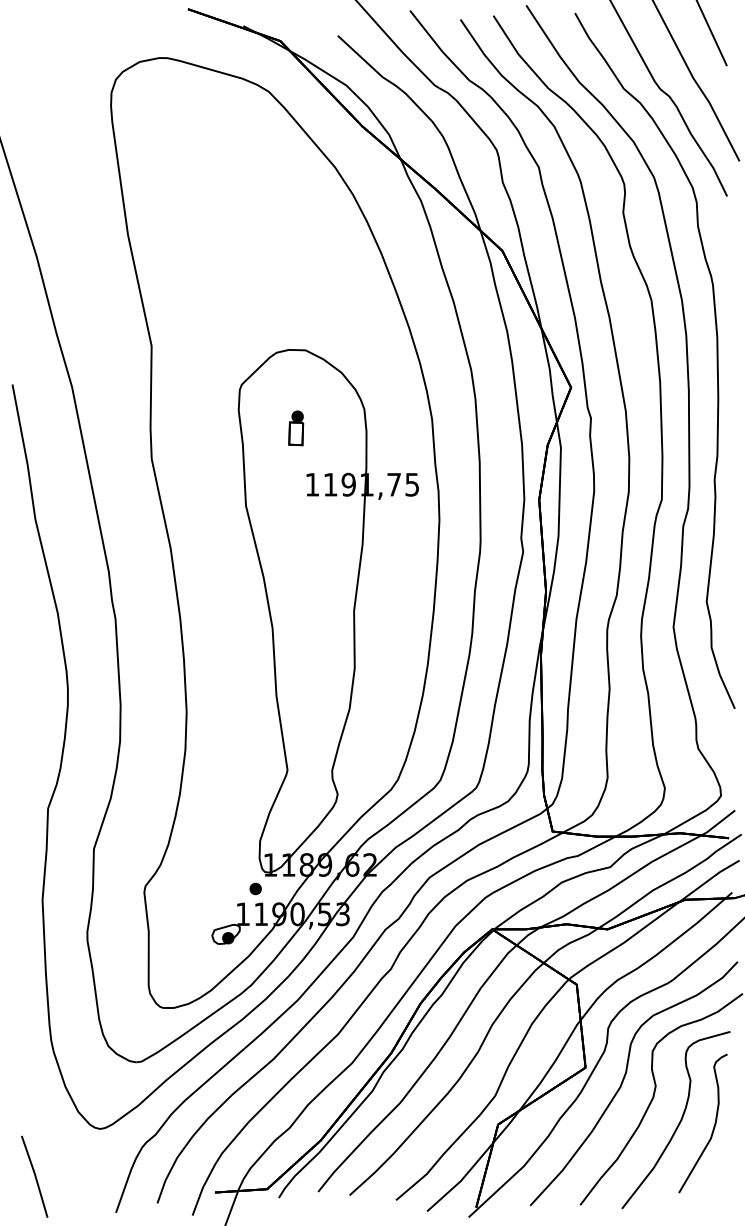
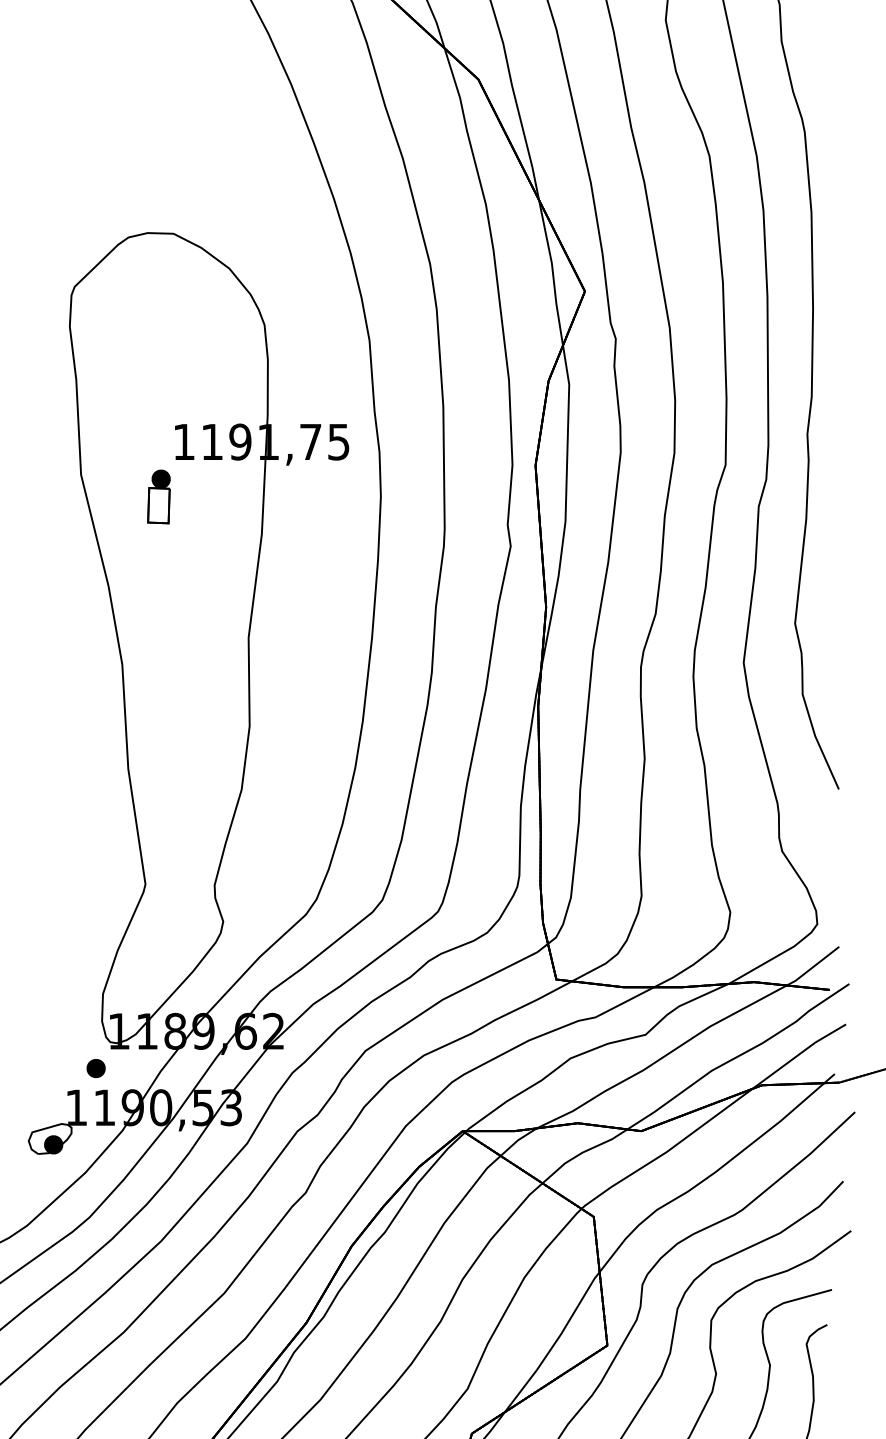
part: (296, 428) -> (159, 497), moved

